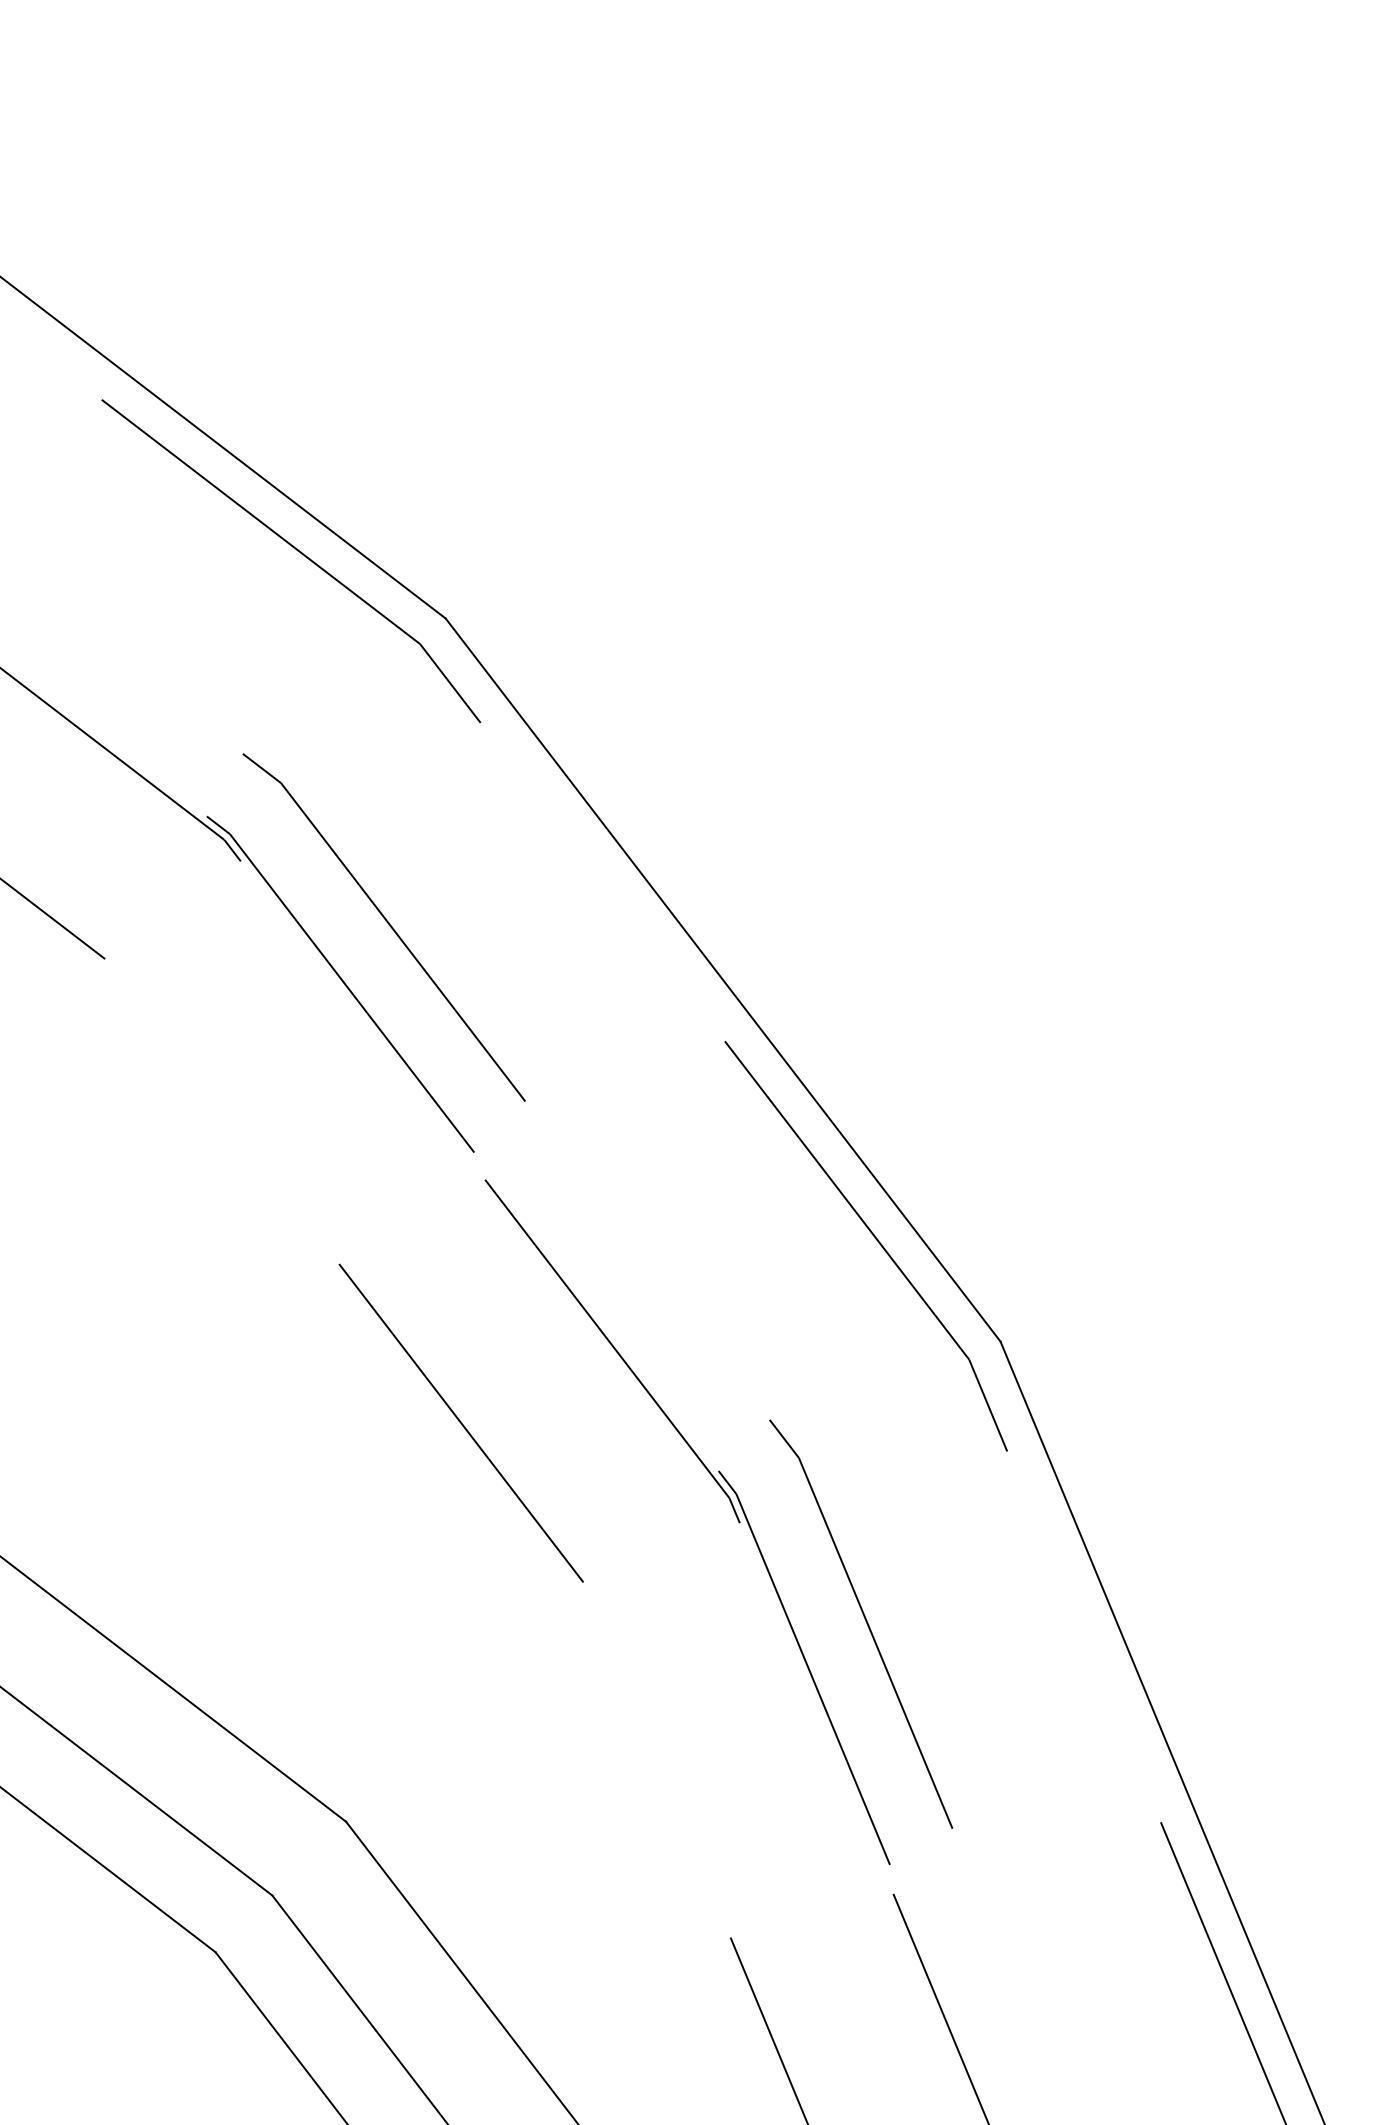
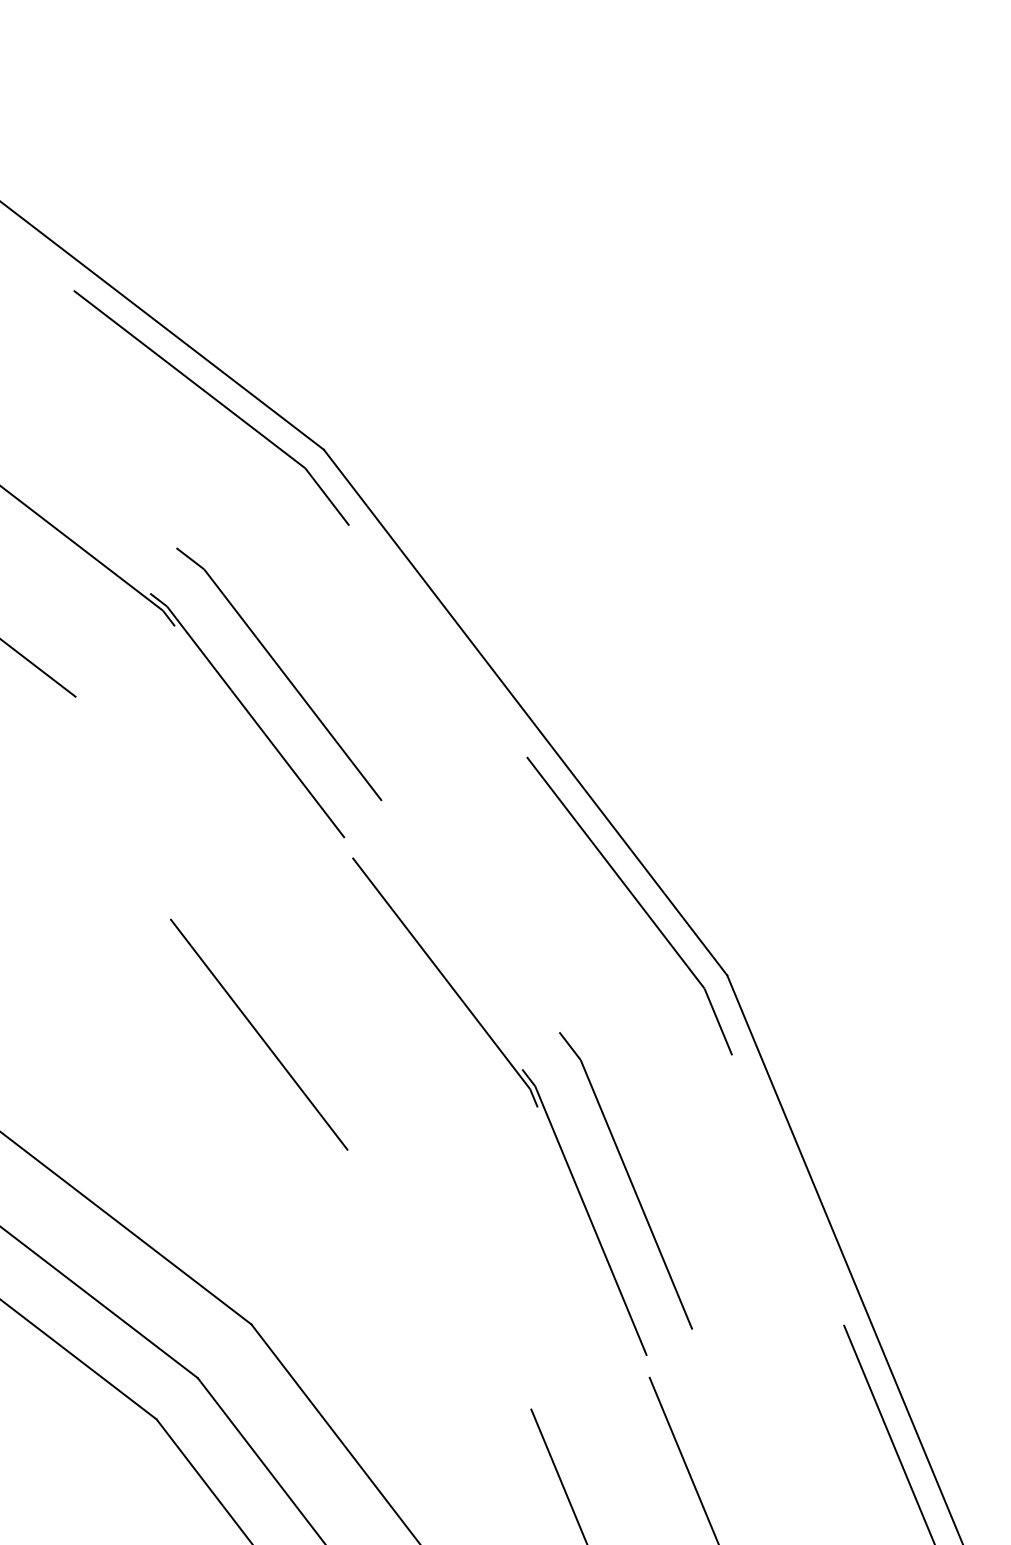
line: (461, 1422) -> (259, 1034), moved

